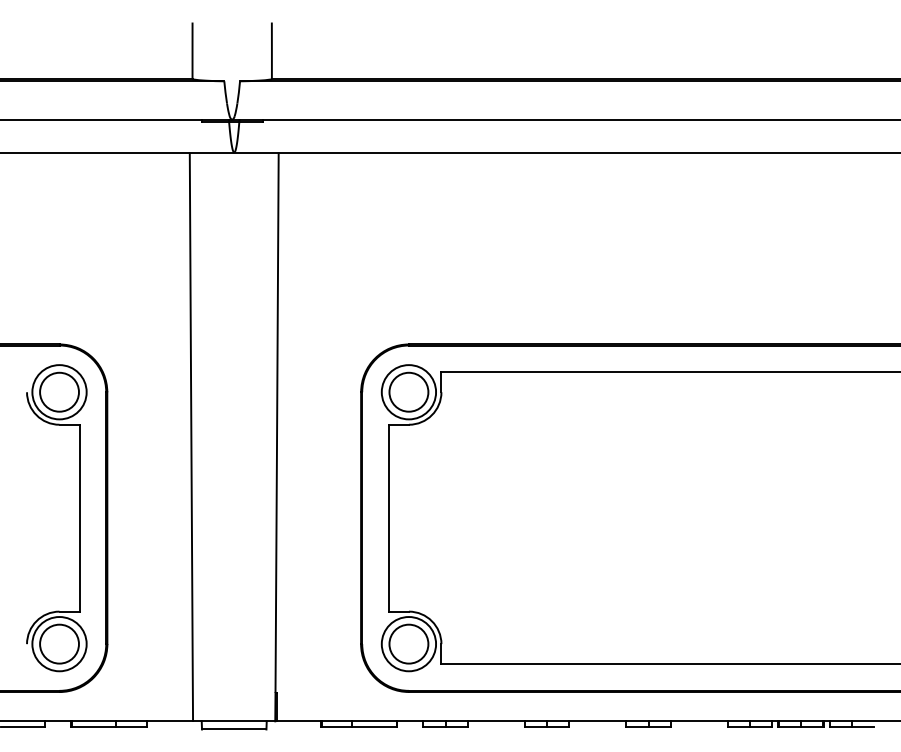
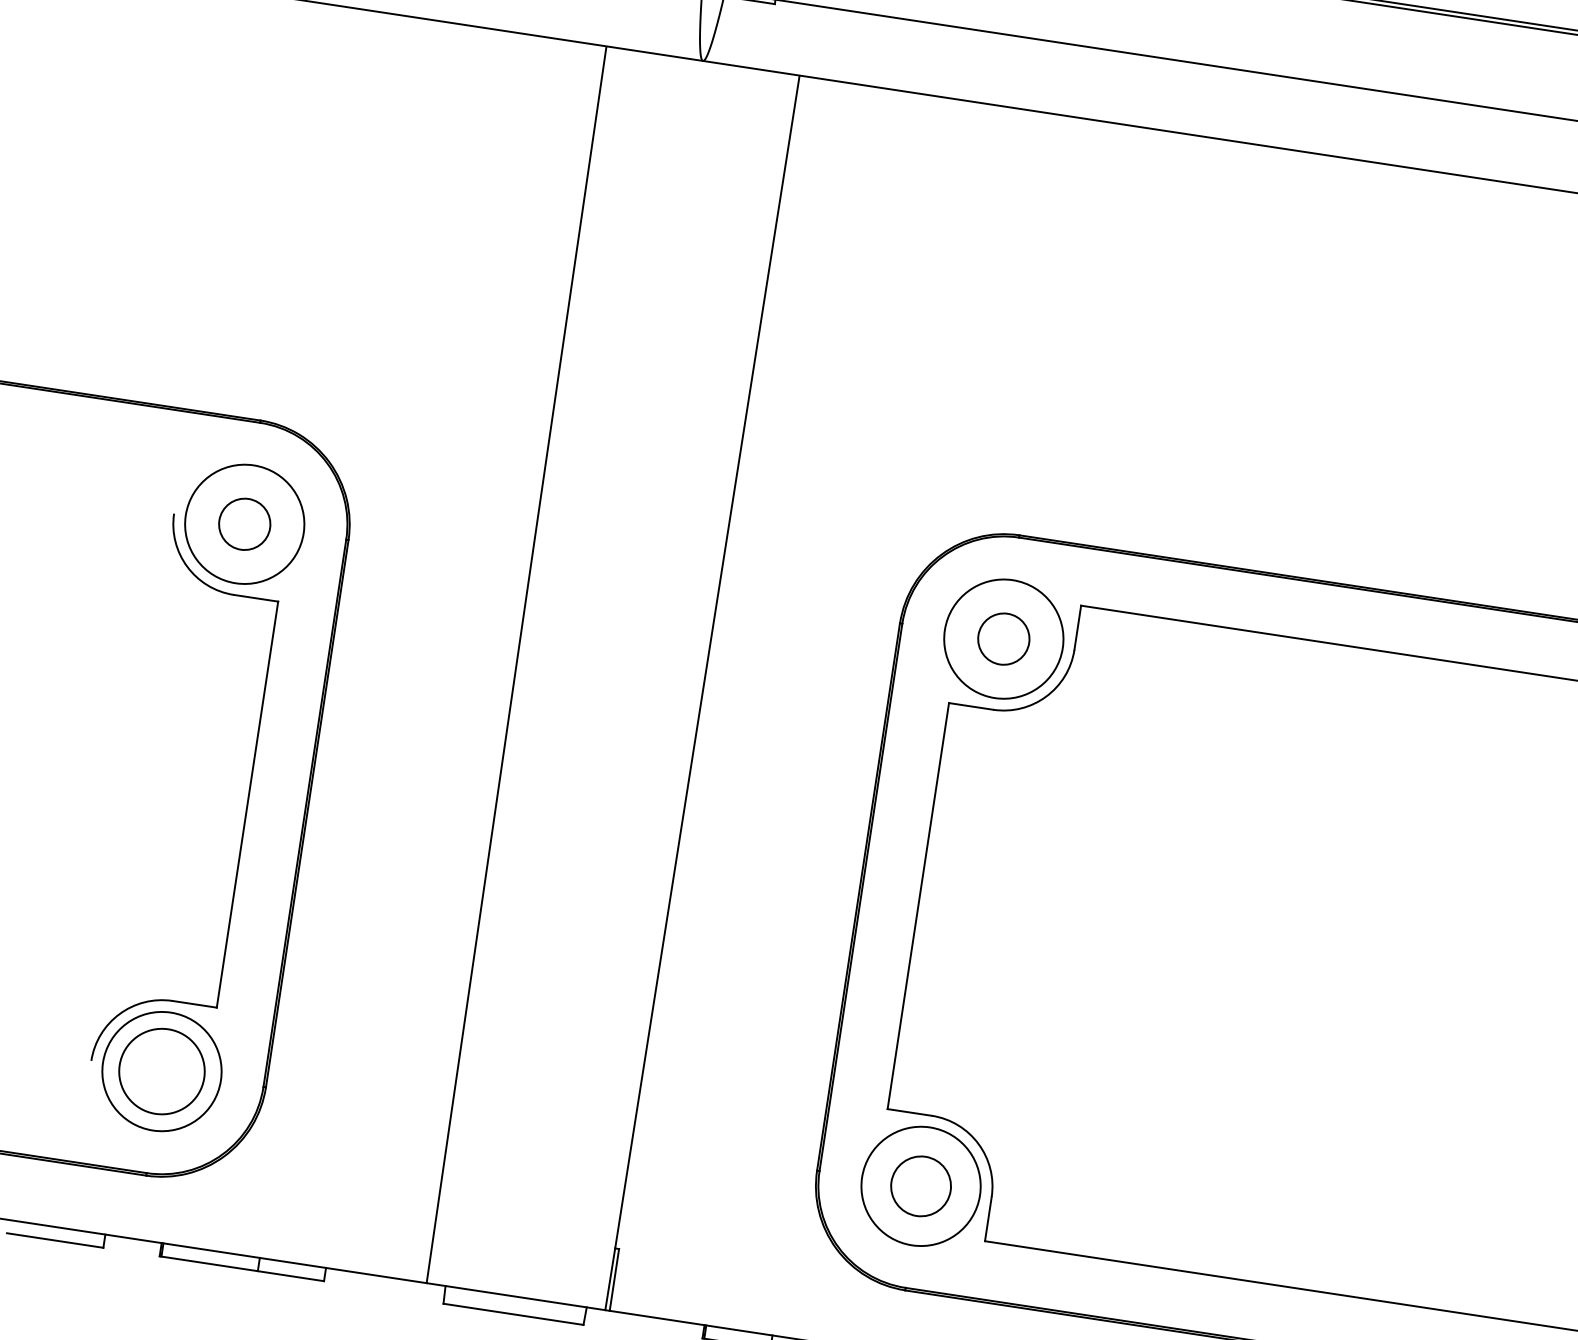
circle: (59, 391) -> (244, 522), size x0.6
circle: (408, 391) -> (1003, 637), size x0.6
circle: (408, 643) -> (920, 1184), size x0.7

